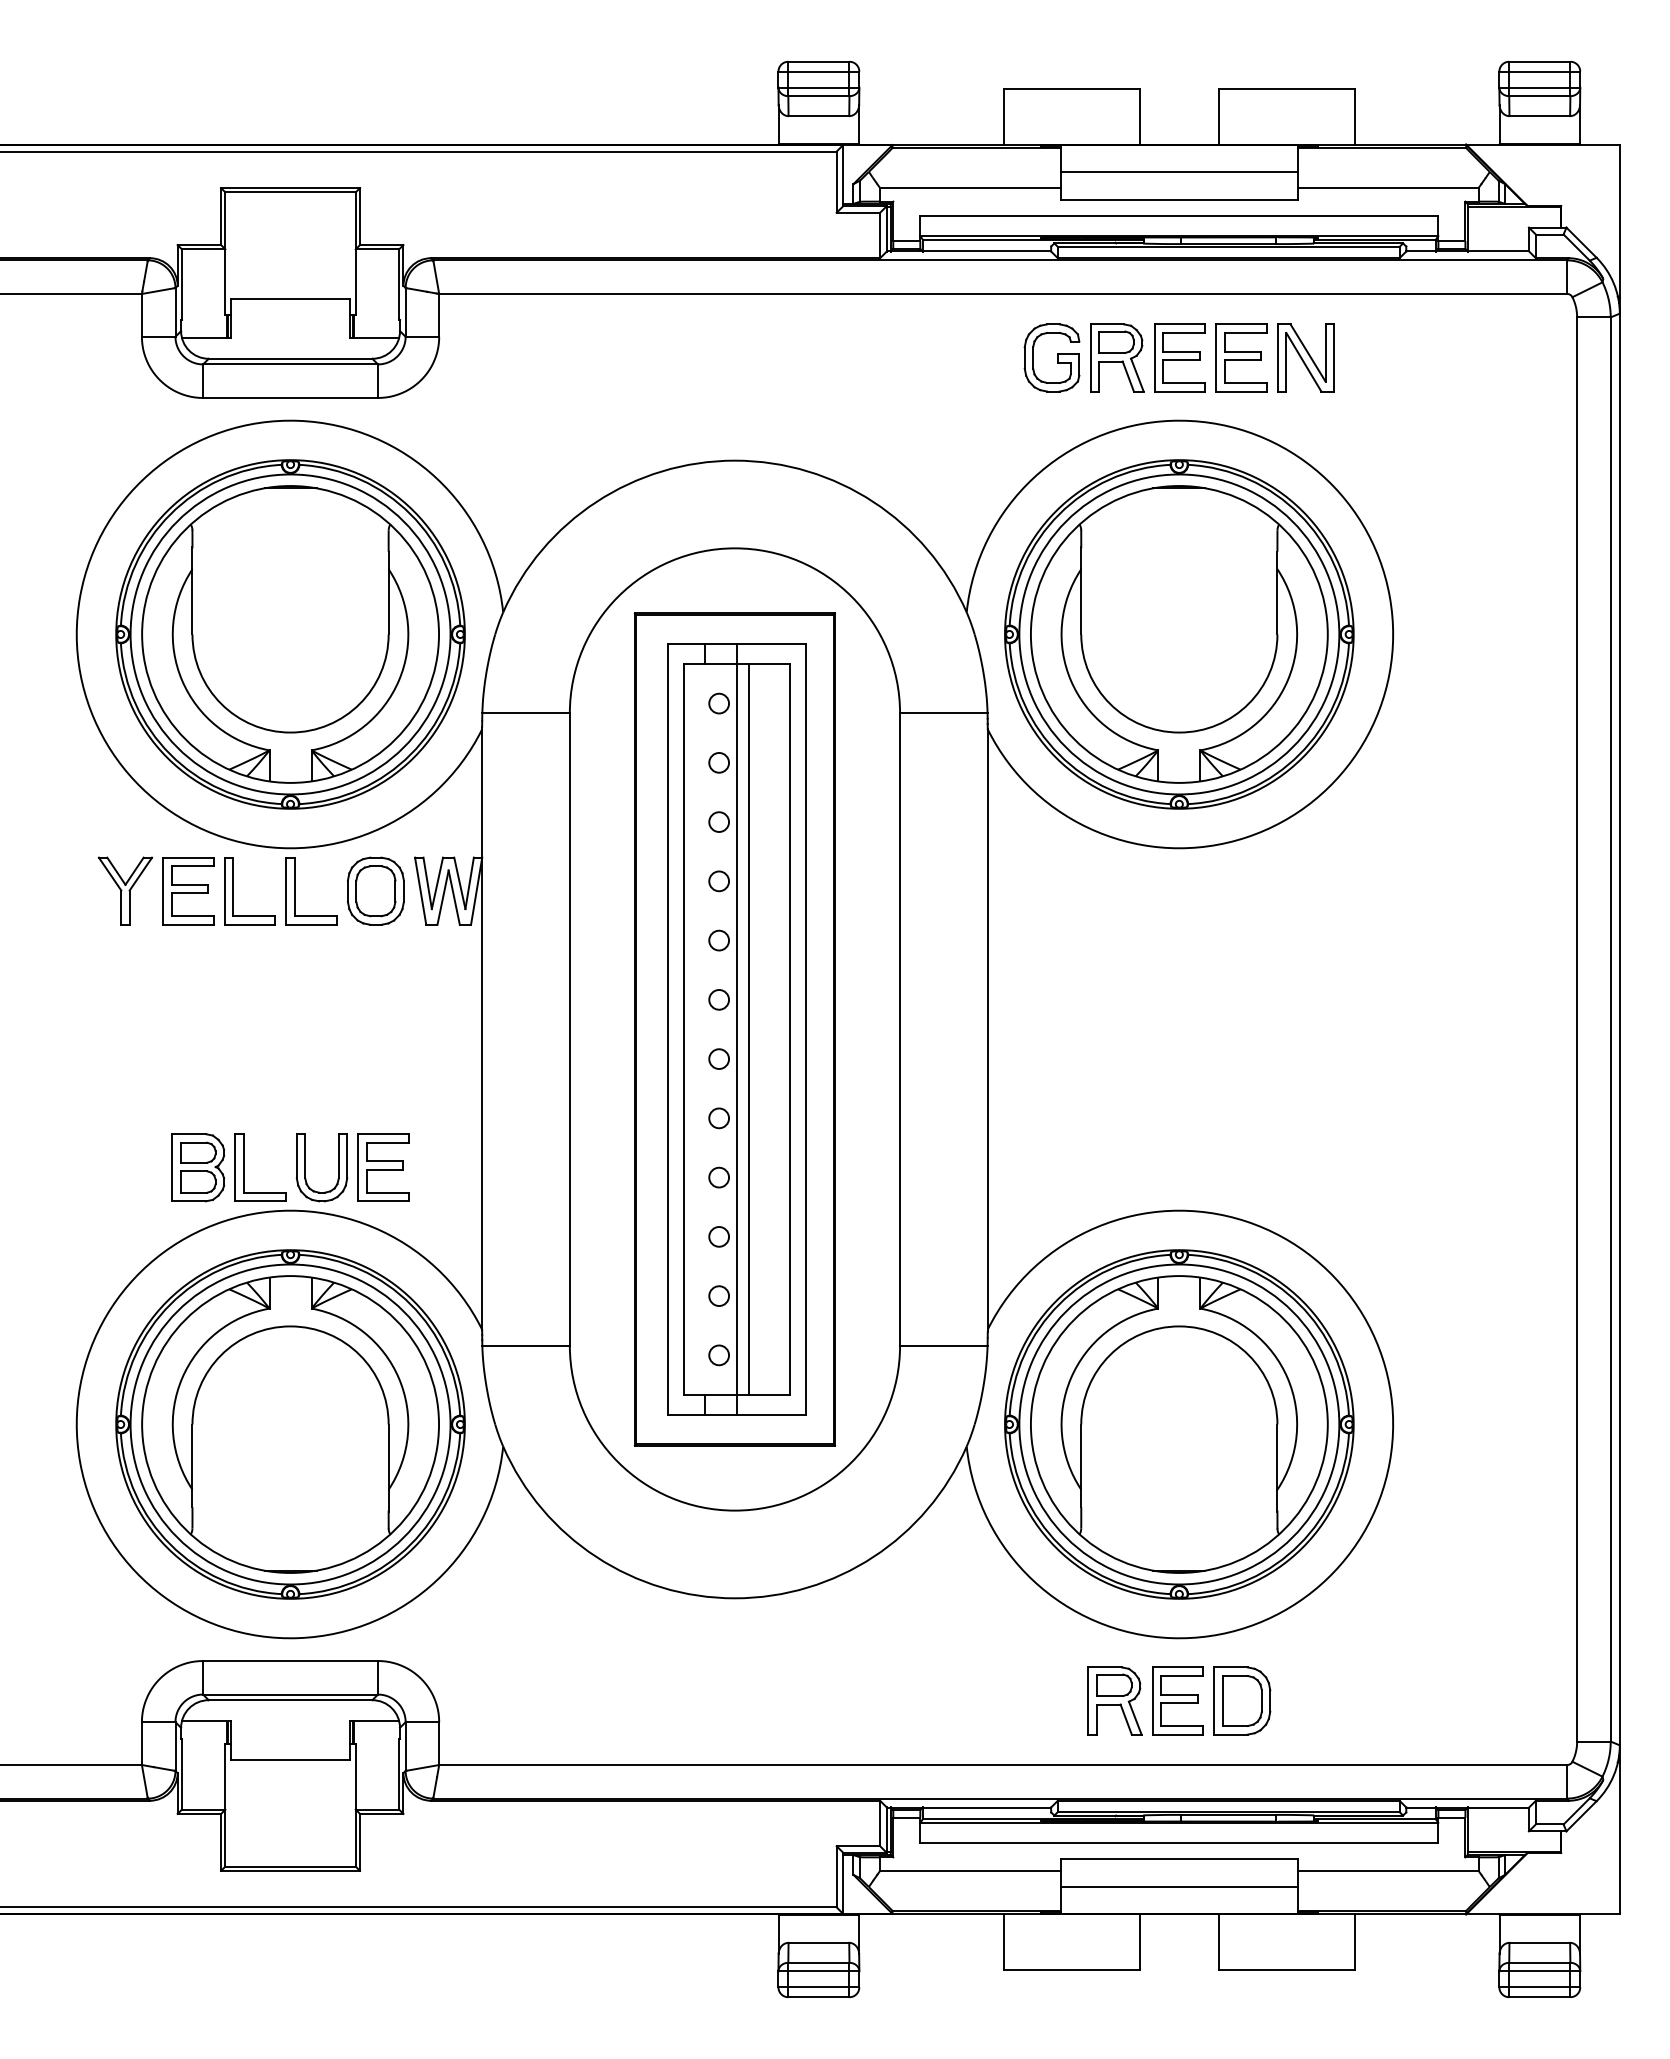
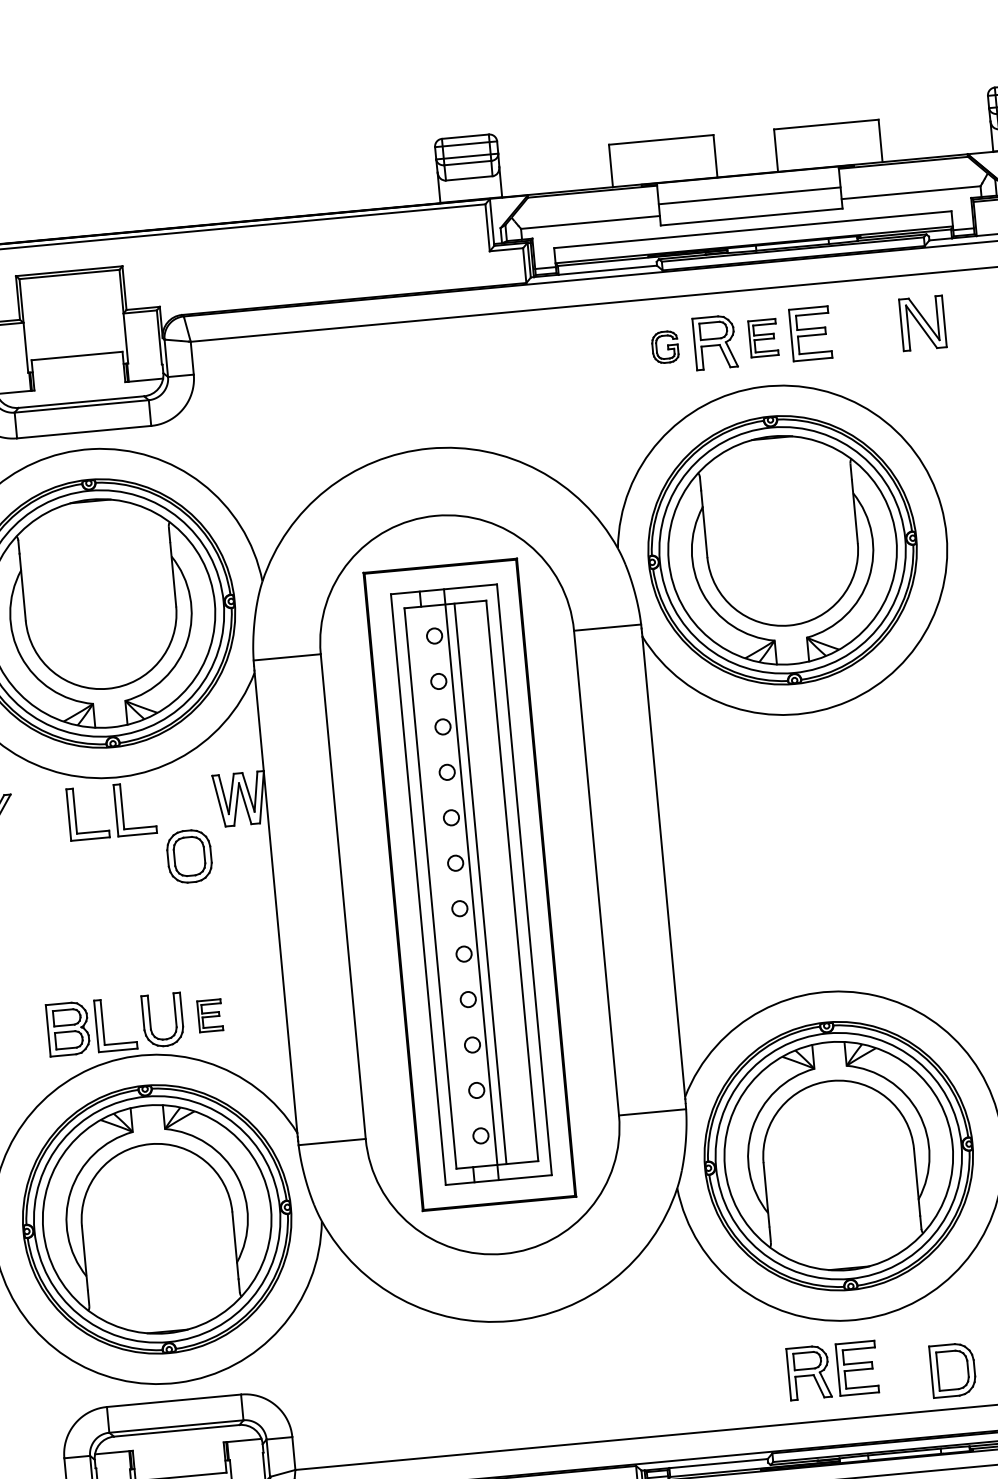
part: (1051, 357) -> (664, 346), size x0.6
part: (1179, 357) -> (763, 337), size x0.7
part: (1305, 357) -> (922, 323), moved
part: (375, 890) -> (189, 855), moved
part: (188, 891) -> (40, 817), removed
part: (383, 1167) -> (210, 1015), size x0.6
part: (1242, 1700) -> (953, 1369), moved

